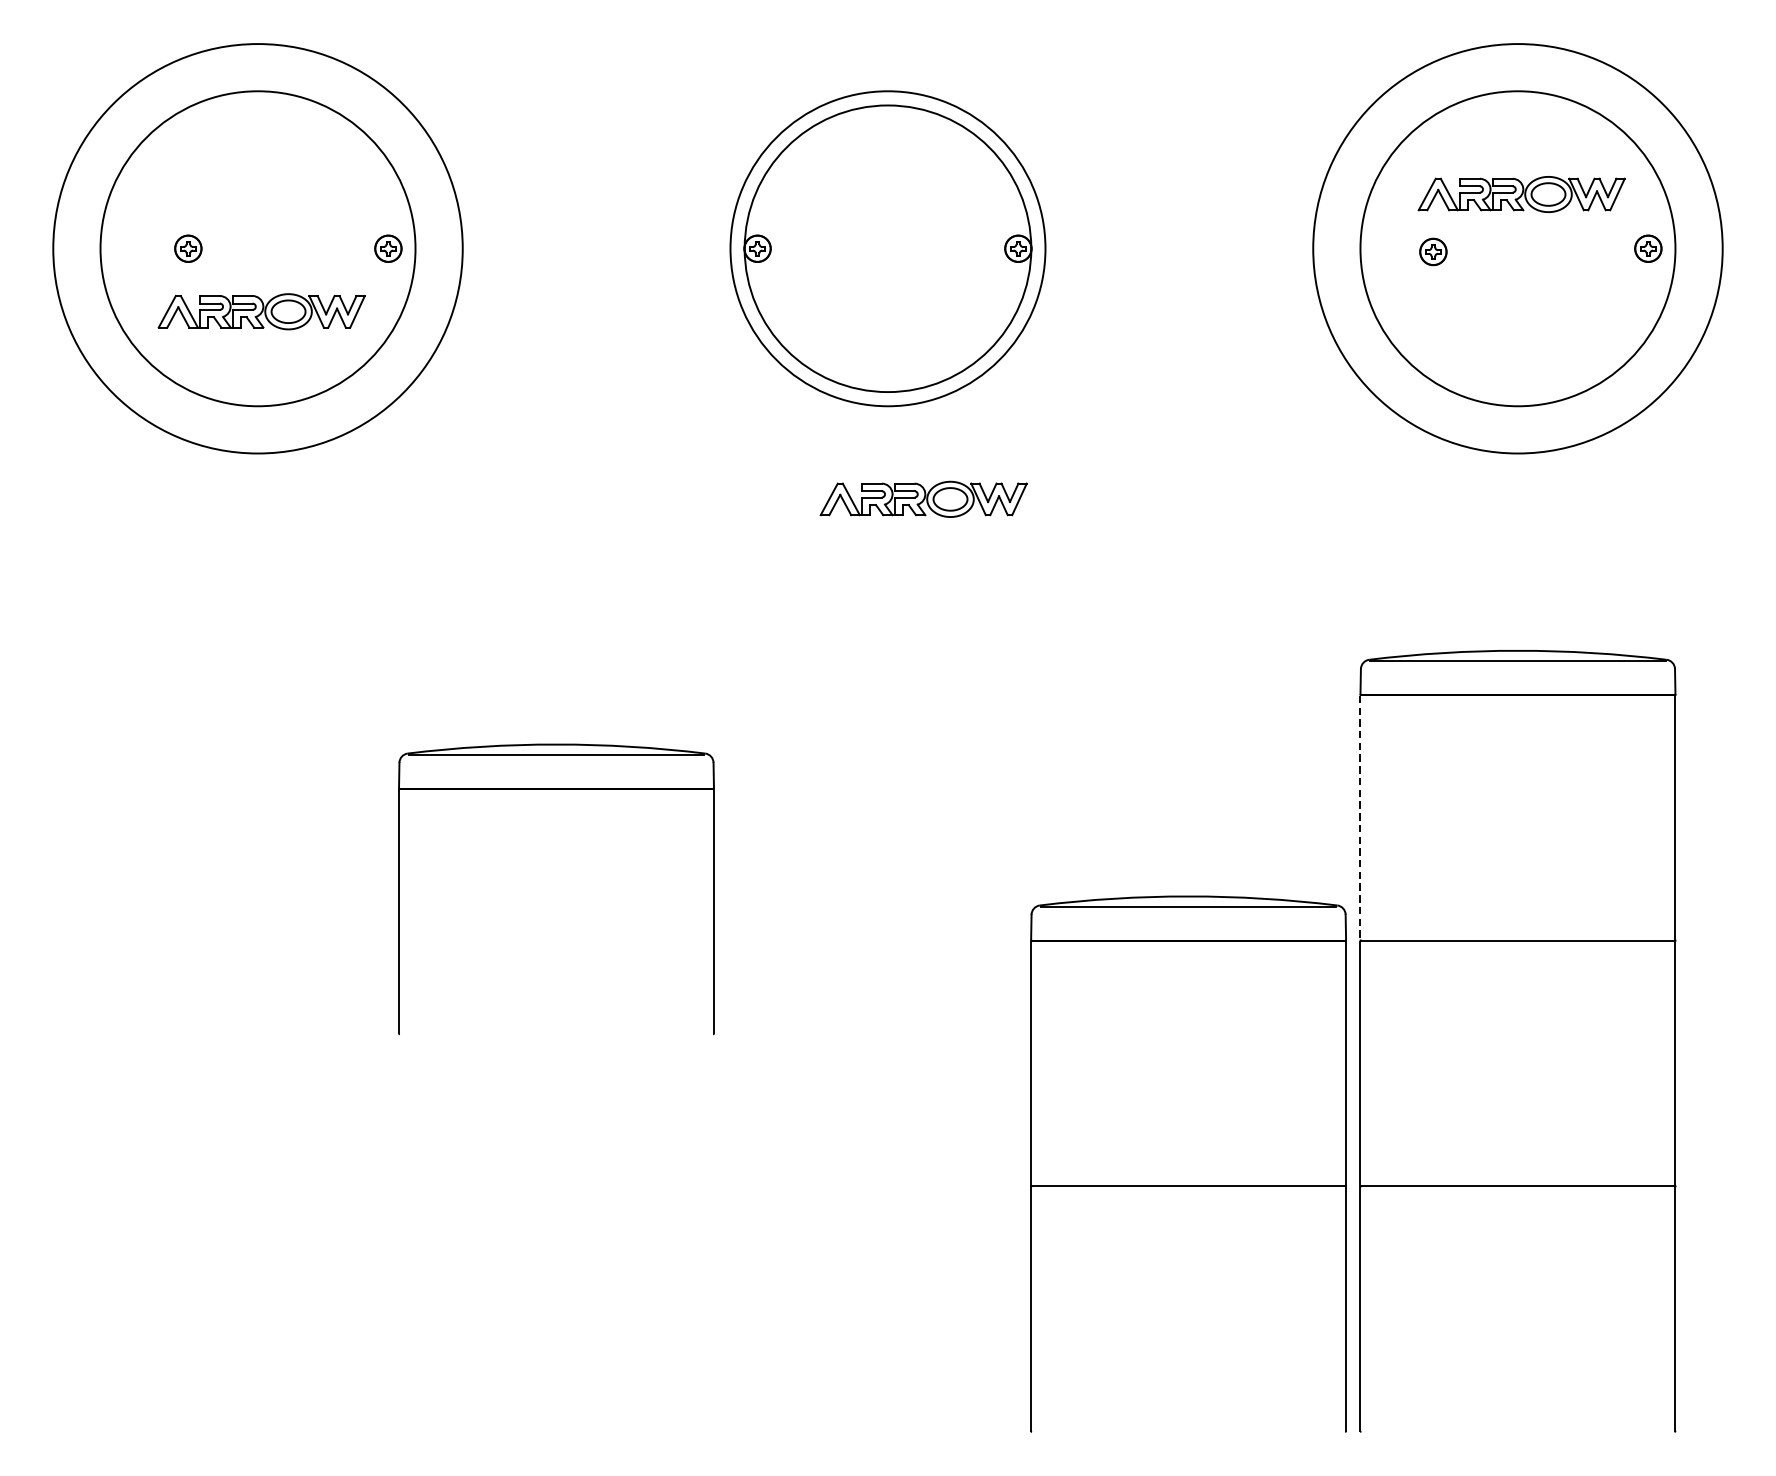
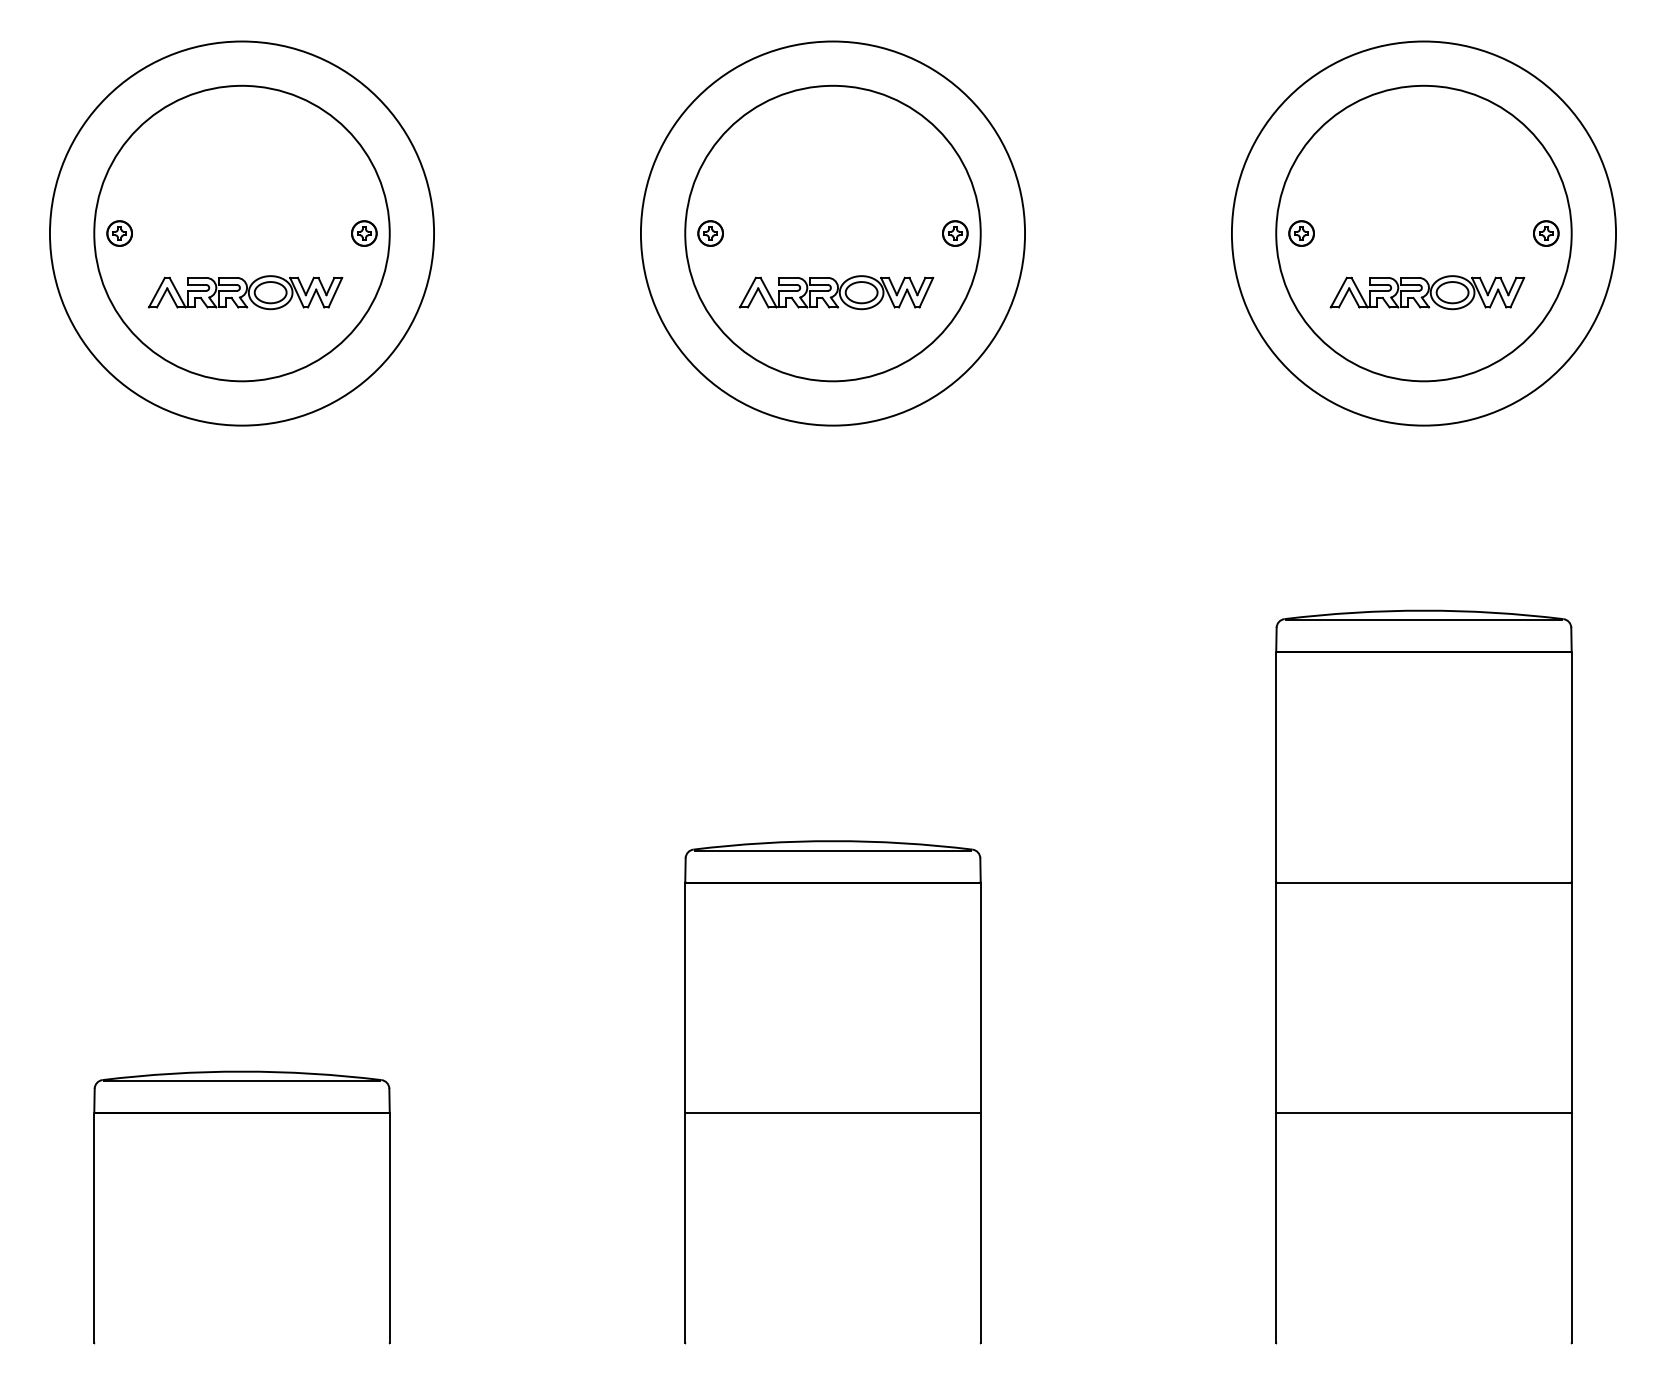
part: (1521, 194) -> (1427, 292), moved
part: (188, 248) -> (119, 233), moved
circle: (887, 248) -> (832, 233), size x1.43
part: (1433, 251) -> (1301, 233), moved
part: (923, 499) -> (836, 292), moved
part: (555, 789) -> (241, 1113), moved
line: (1360, 817) -> (1276, 767), dashed -> solid
part: (1188, 1164) -> (832, 1092), moved

